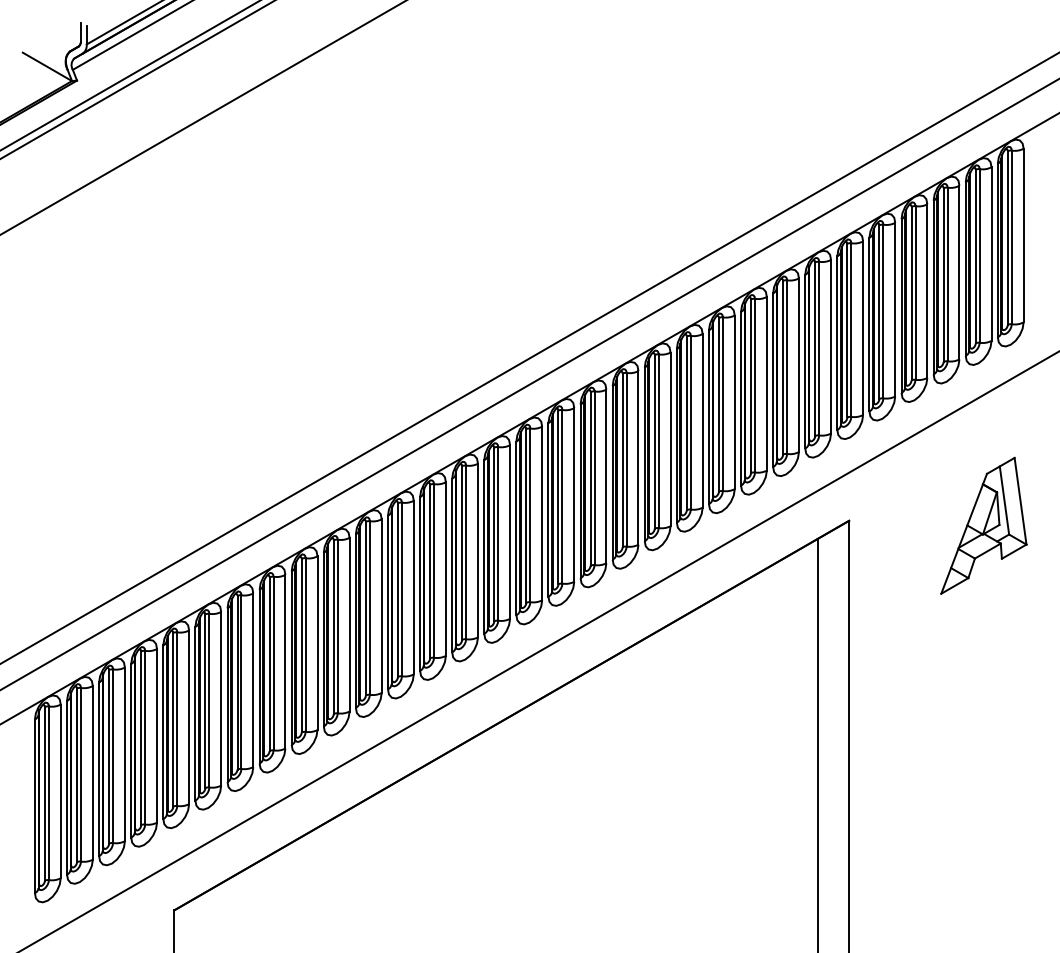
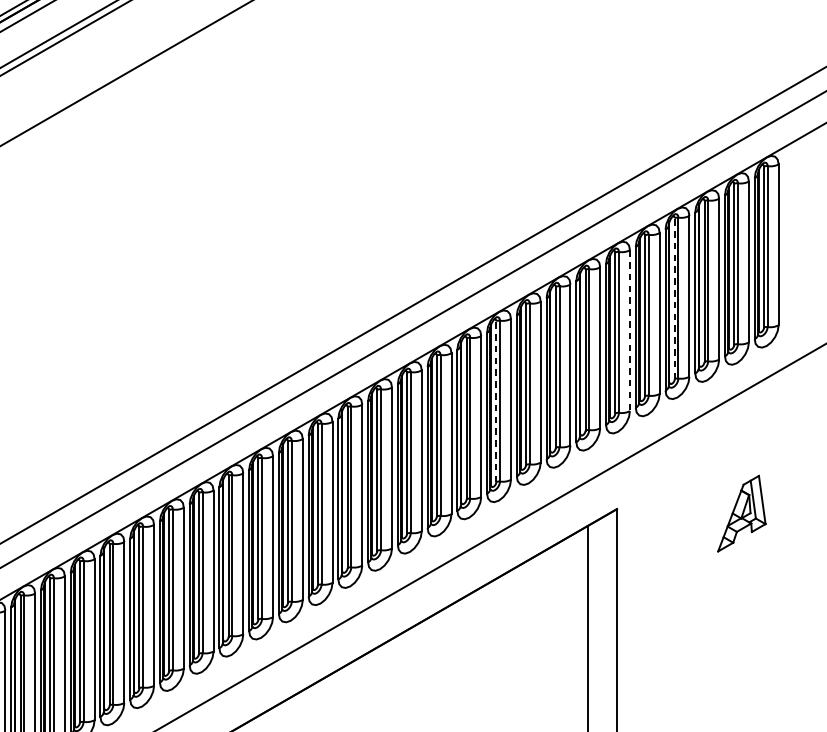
line: (911, 293) -> (674, 298), solid -> dashed
line: (863, 328) -> (630, 330), solid -> dashed
line: (718, 404) -> (495, 401), solid -> dashed
part: (983, 525) -> (741, 513), size x0.6

